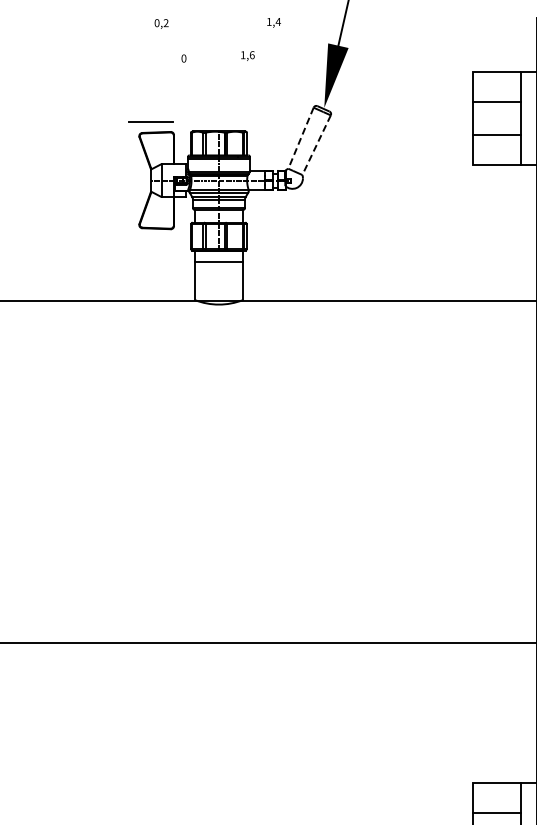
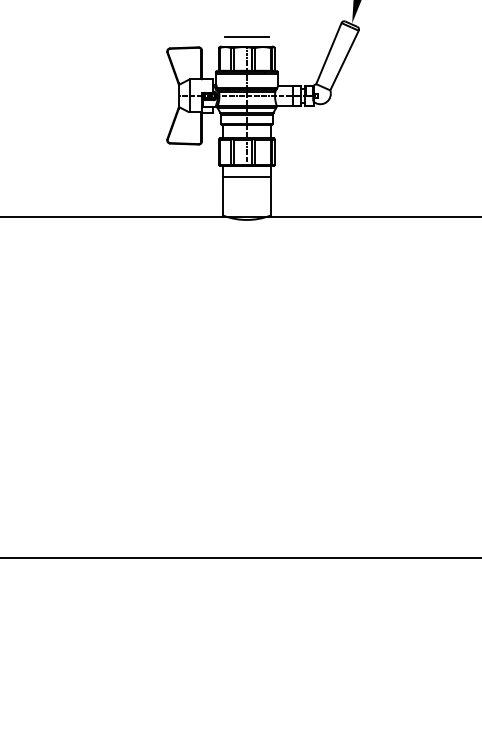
line: (150, 121) -> (246, 36), moved
line: (300, 138) -> (328, 53), dashed -> solid
line: (316, 145) -> (344, 60), dashed -> solid

